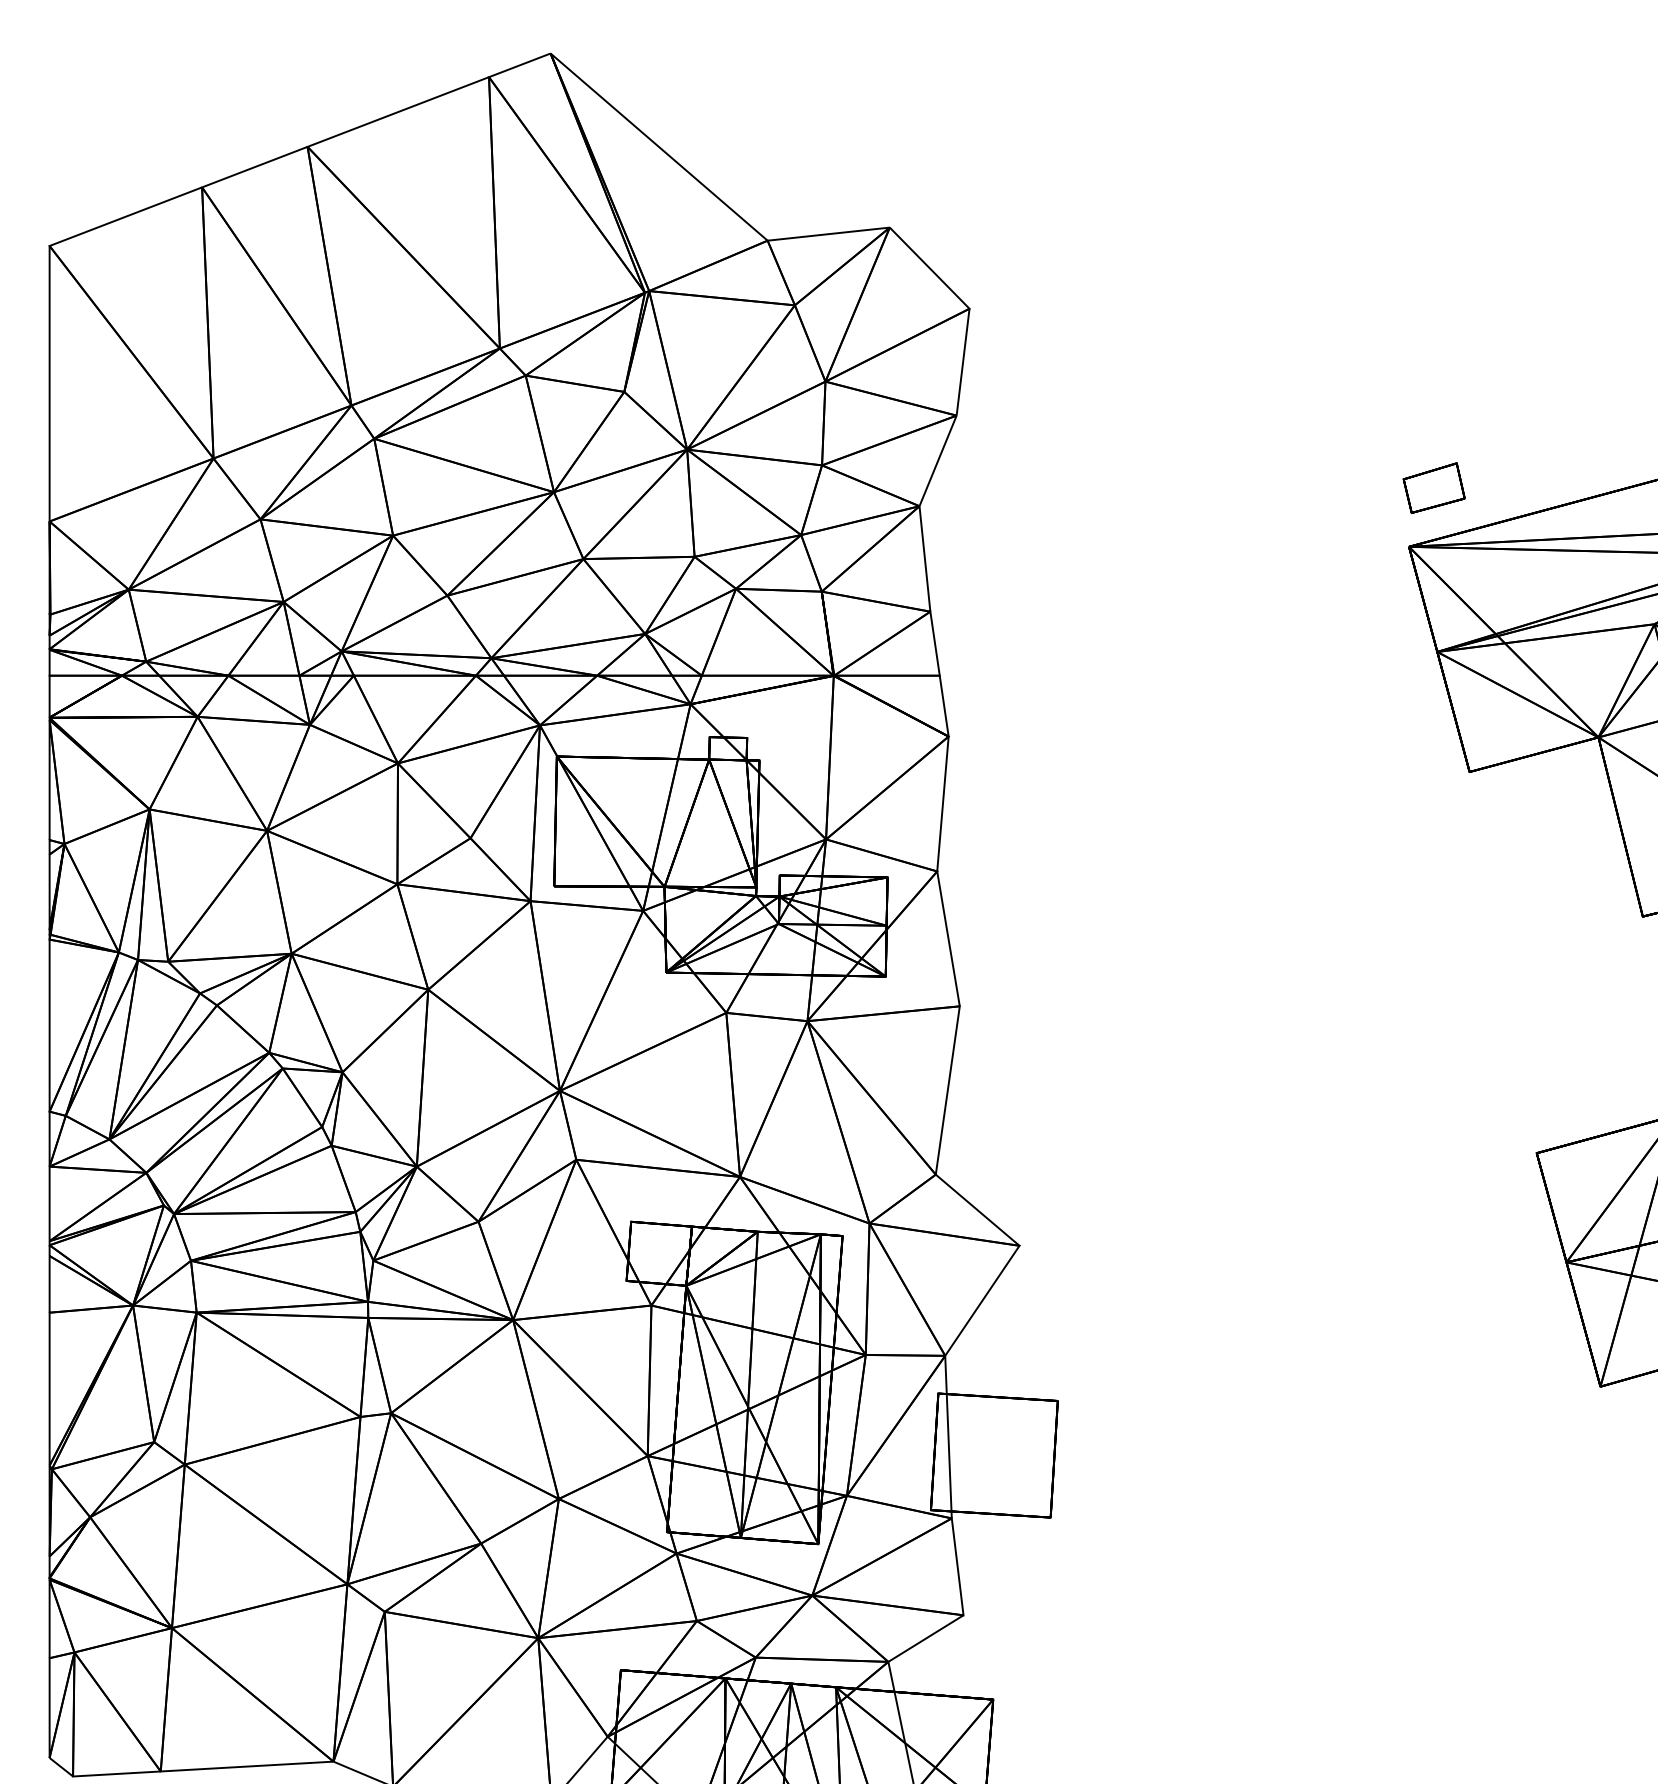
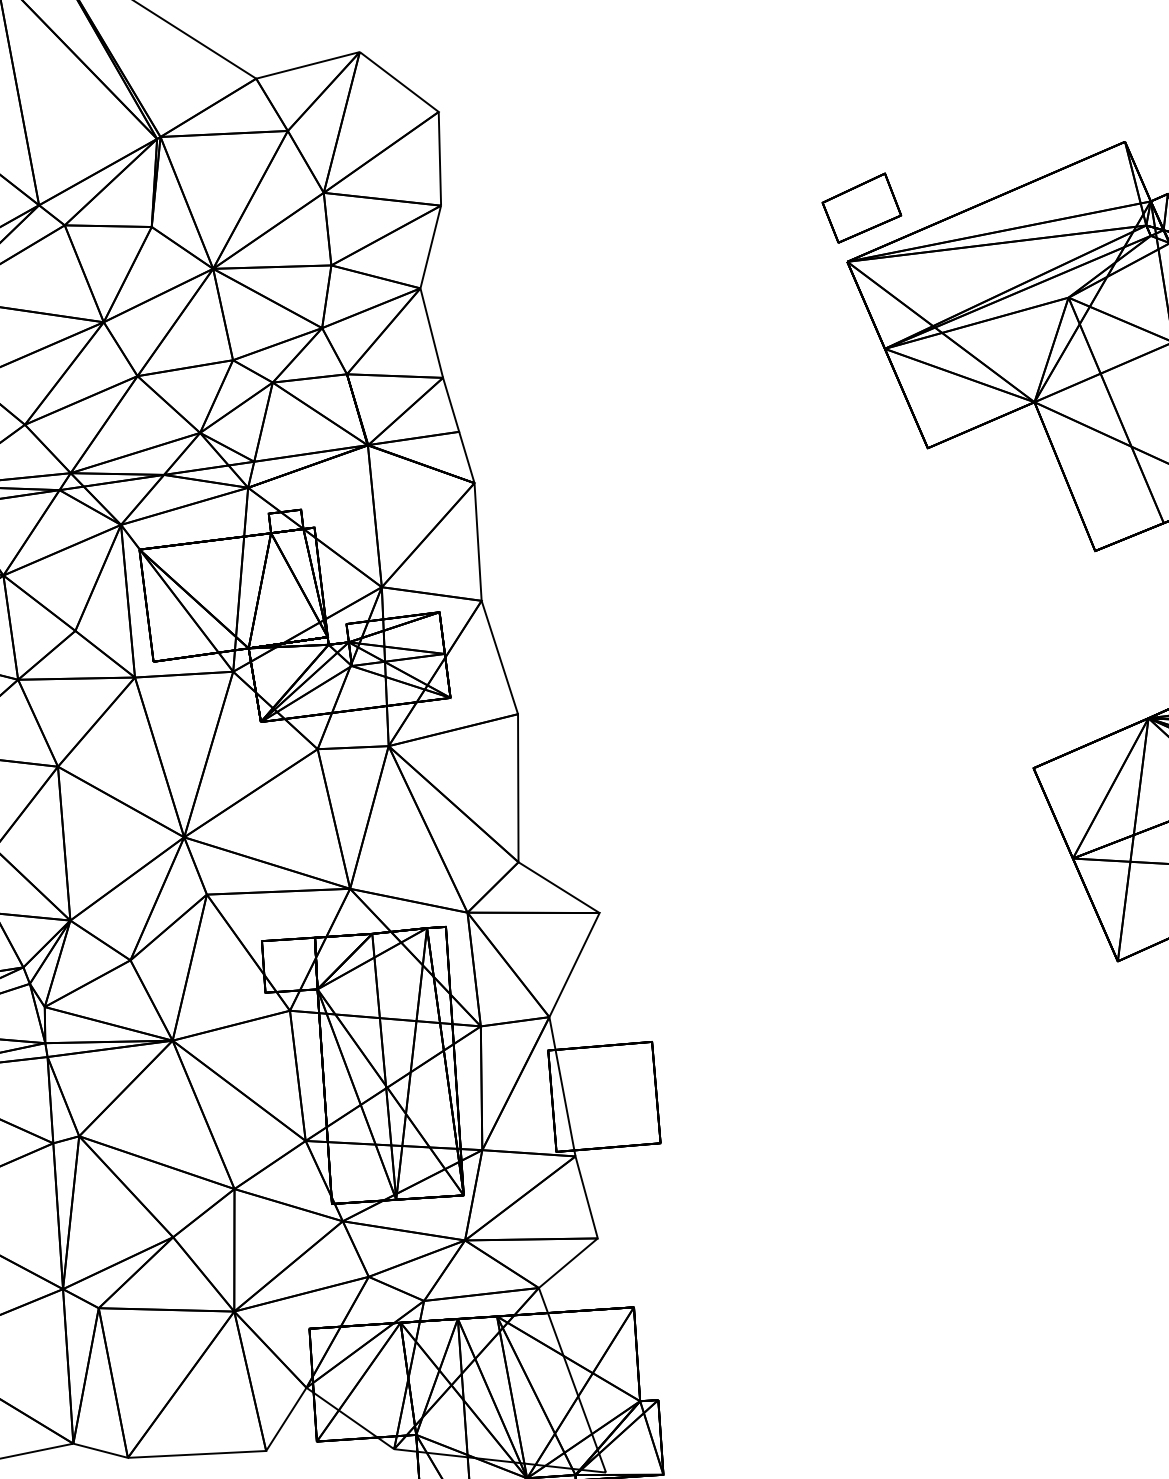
part: (1433, 487) -> (860, 207), size x1.43

